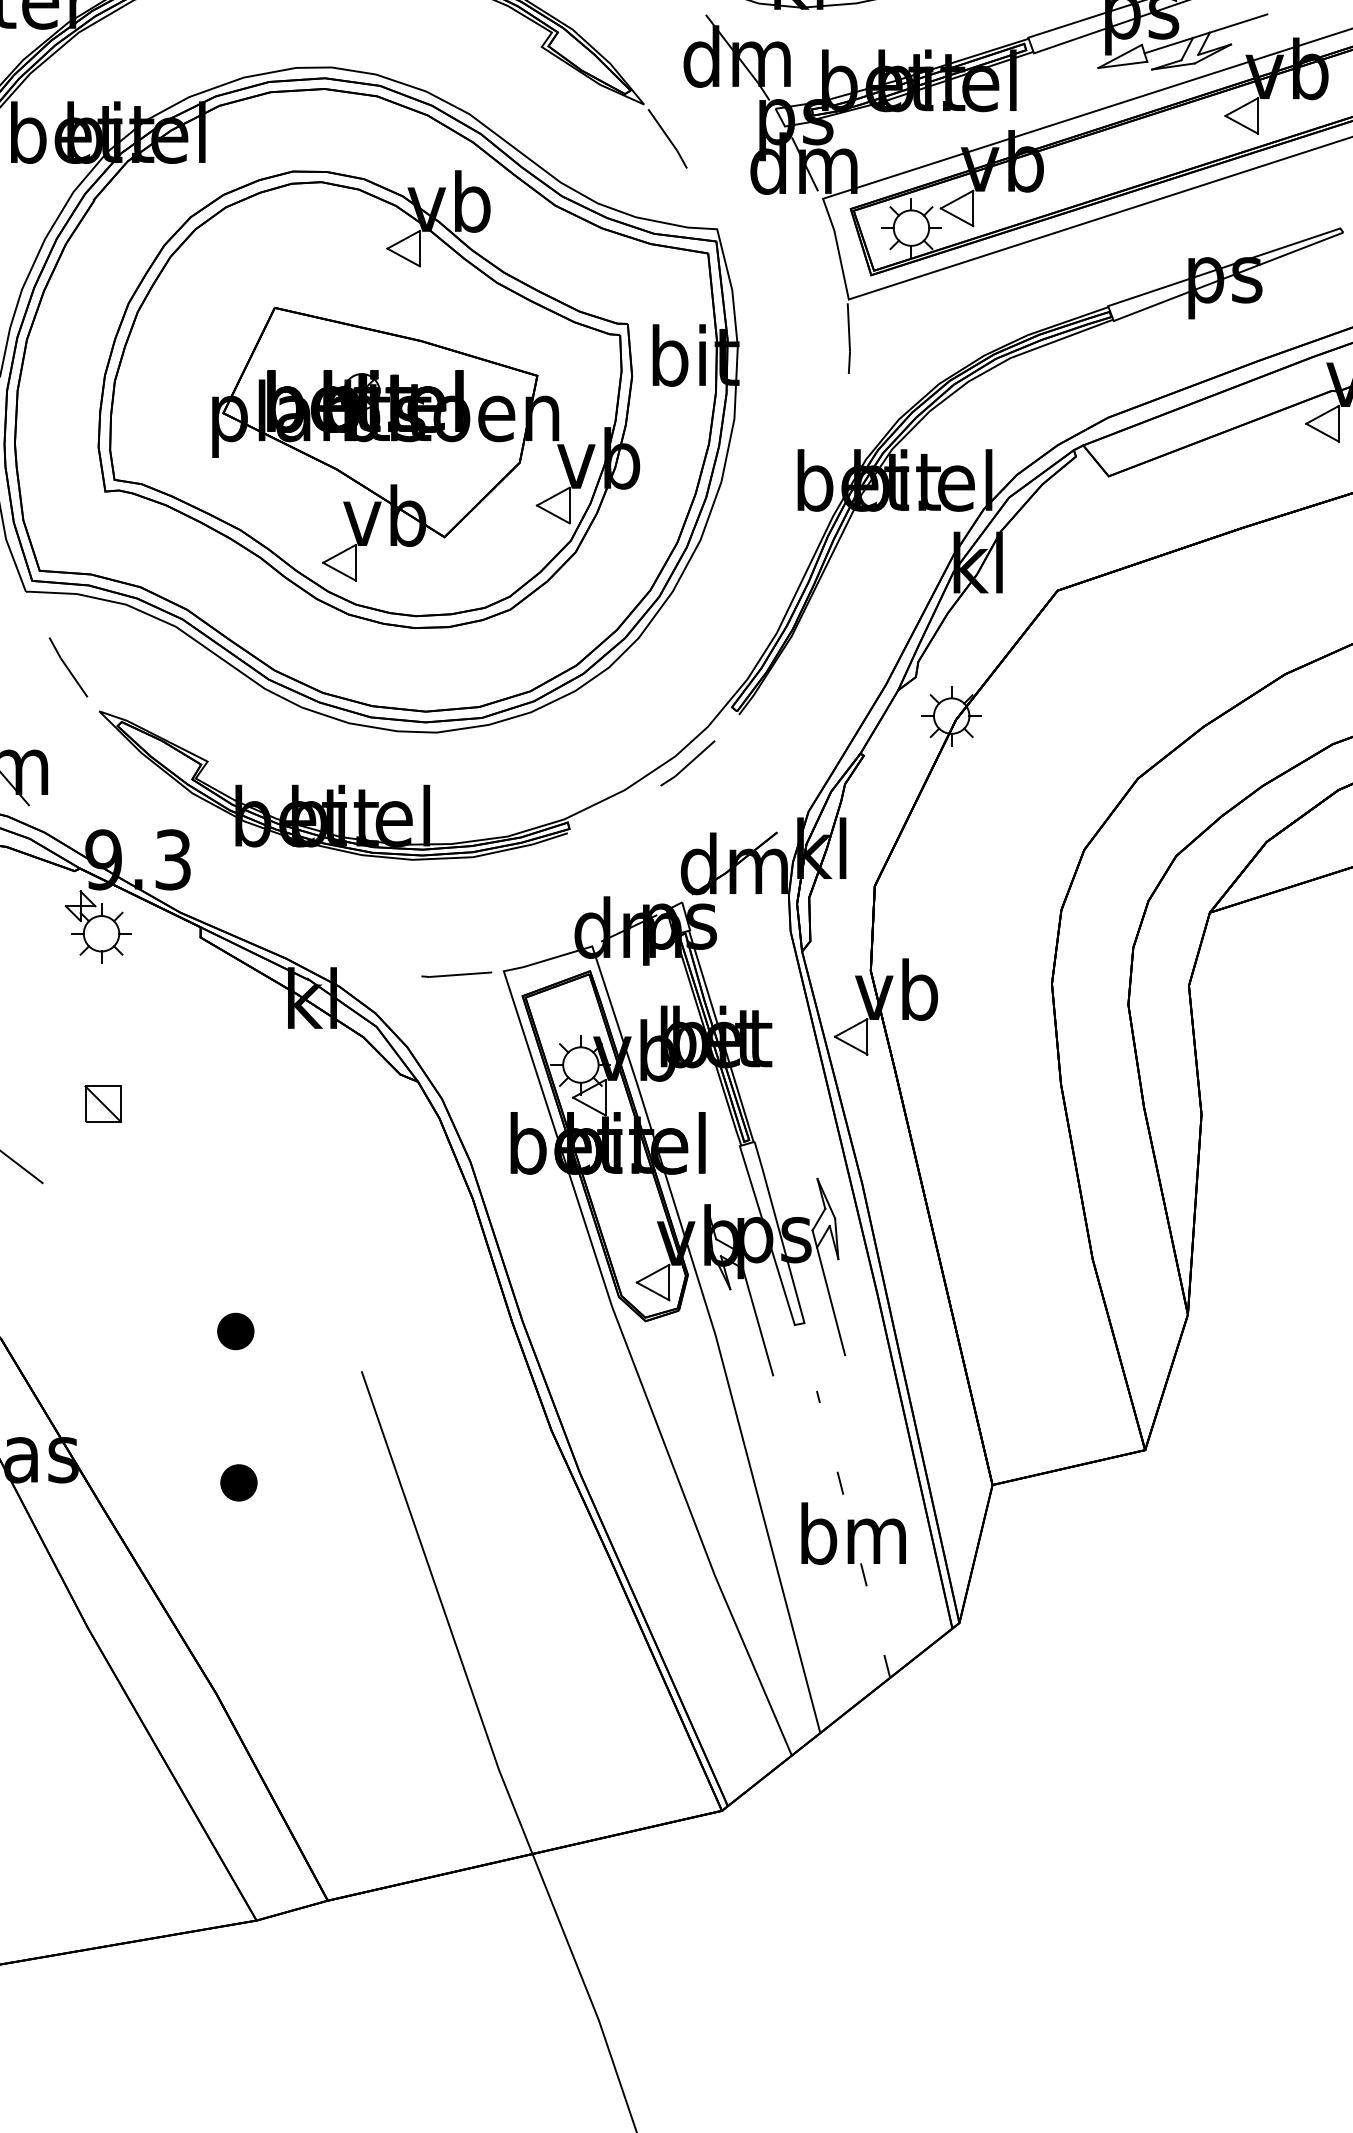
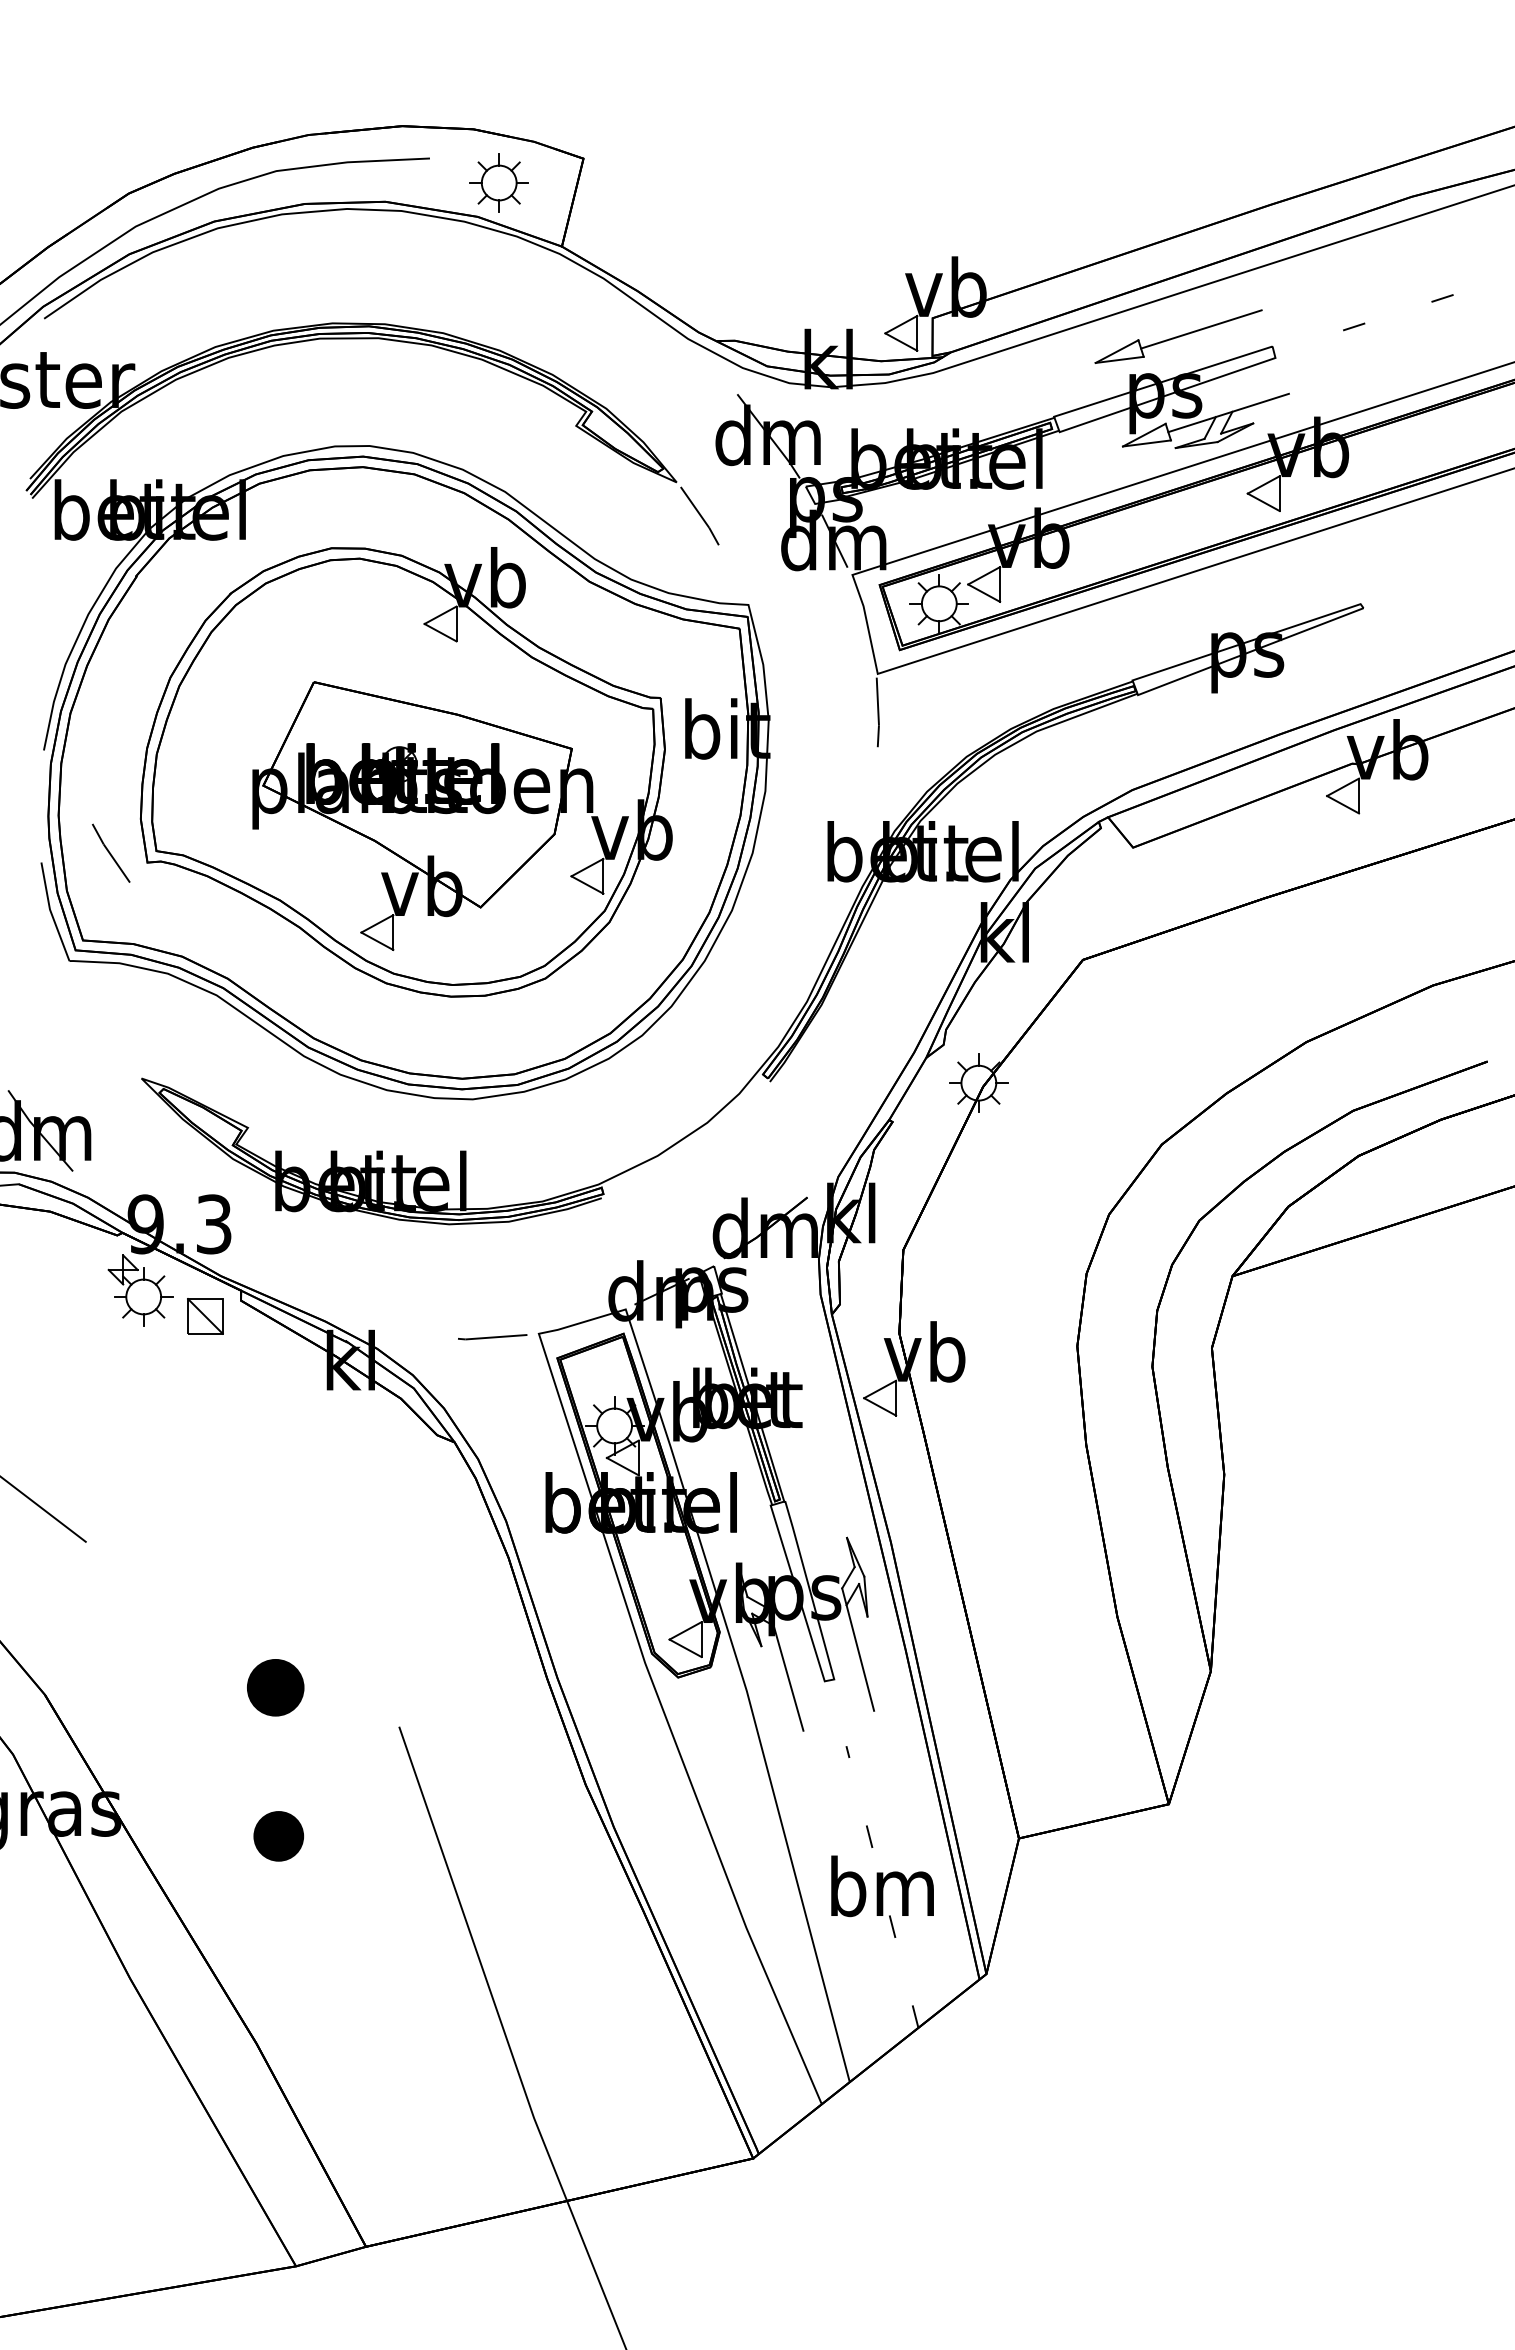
line: (67, 666) -> (110, 852), moved
line: (688, 763) -> (720, 1129), removed
part: (103, 1104) -> (205, 1316), moved
part: (235, 1331) -> (275, 1687), size x1.6
part: (238, 1483) -> (278, 1836), size x1.4

